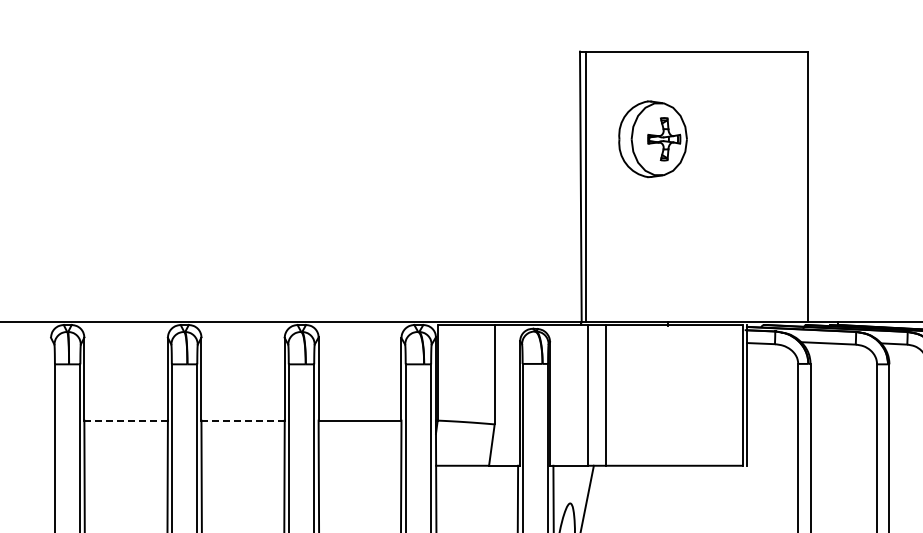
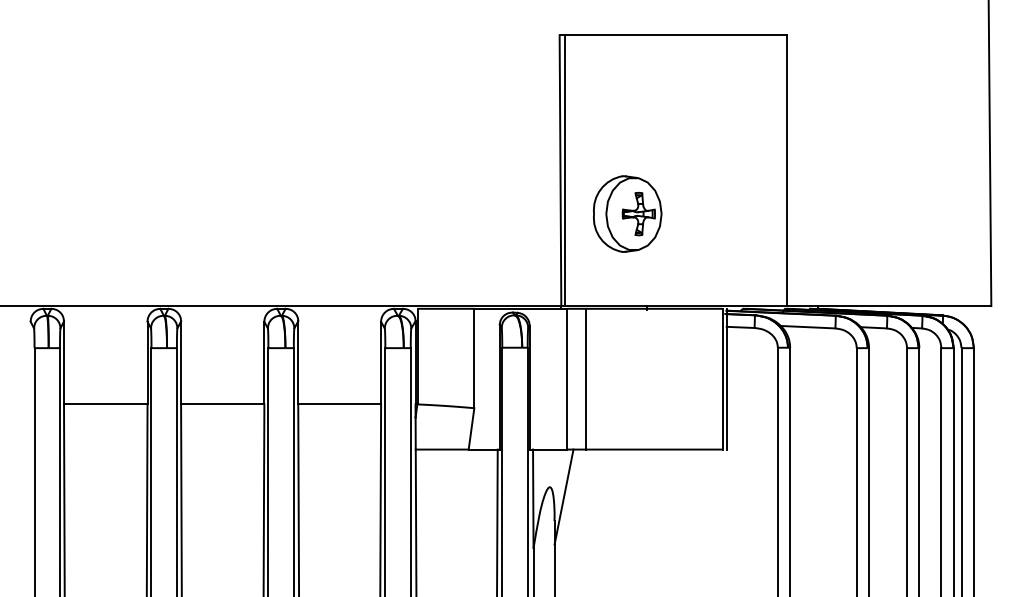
part: (652, 138) -> (627, 213), moved
line: (125, 420) -> (105, 404), dashed -> solid
line: (242, 420) -> (222, 404), dashed -> solid

